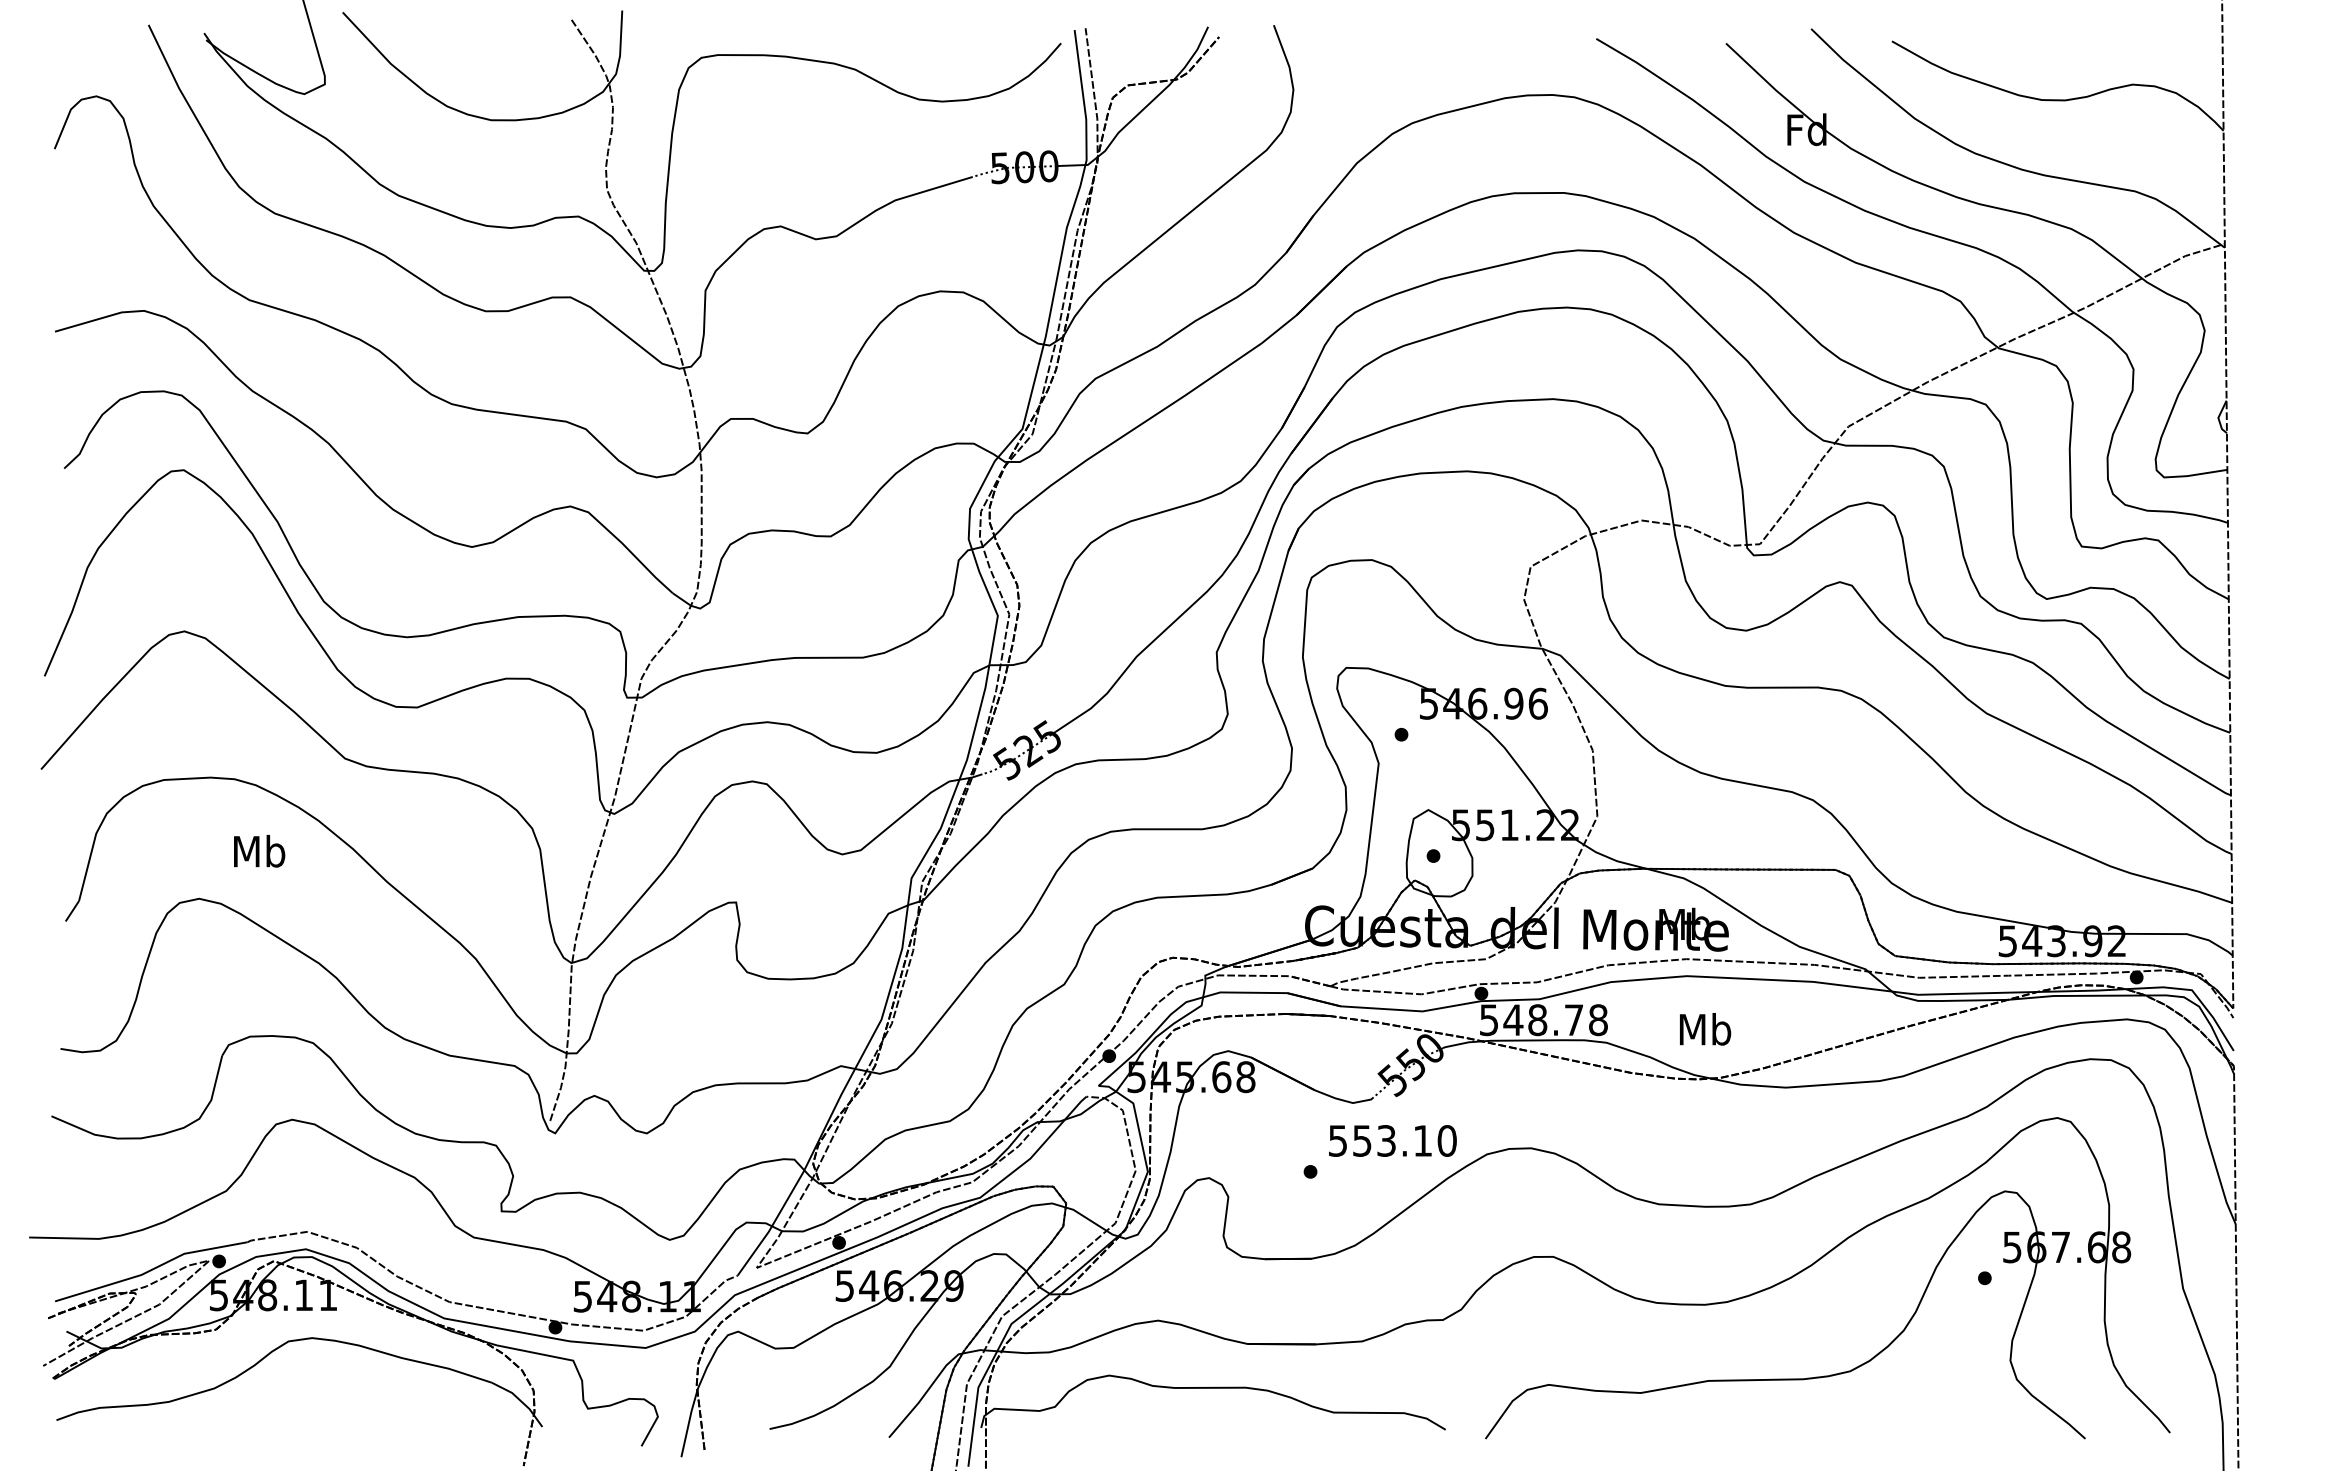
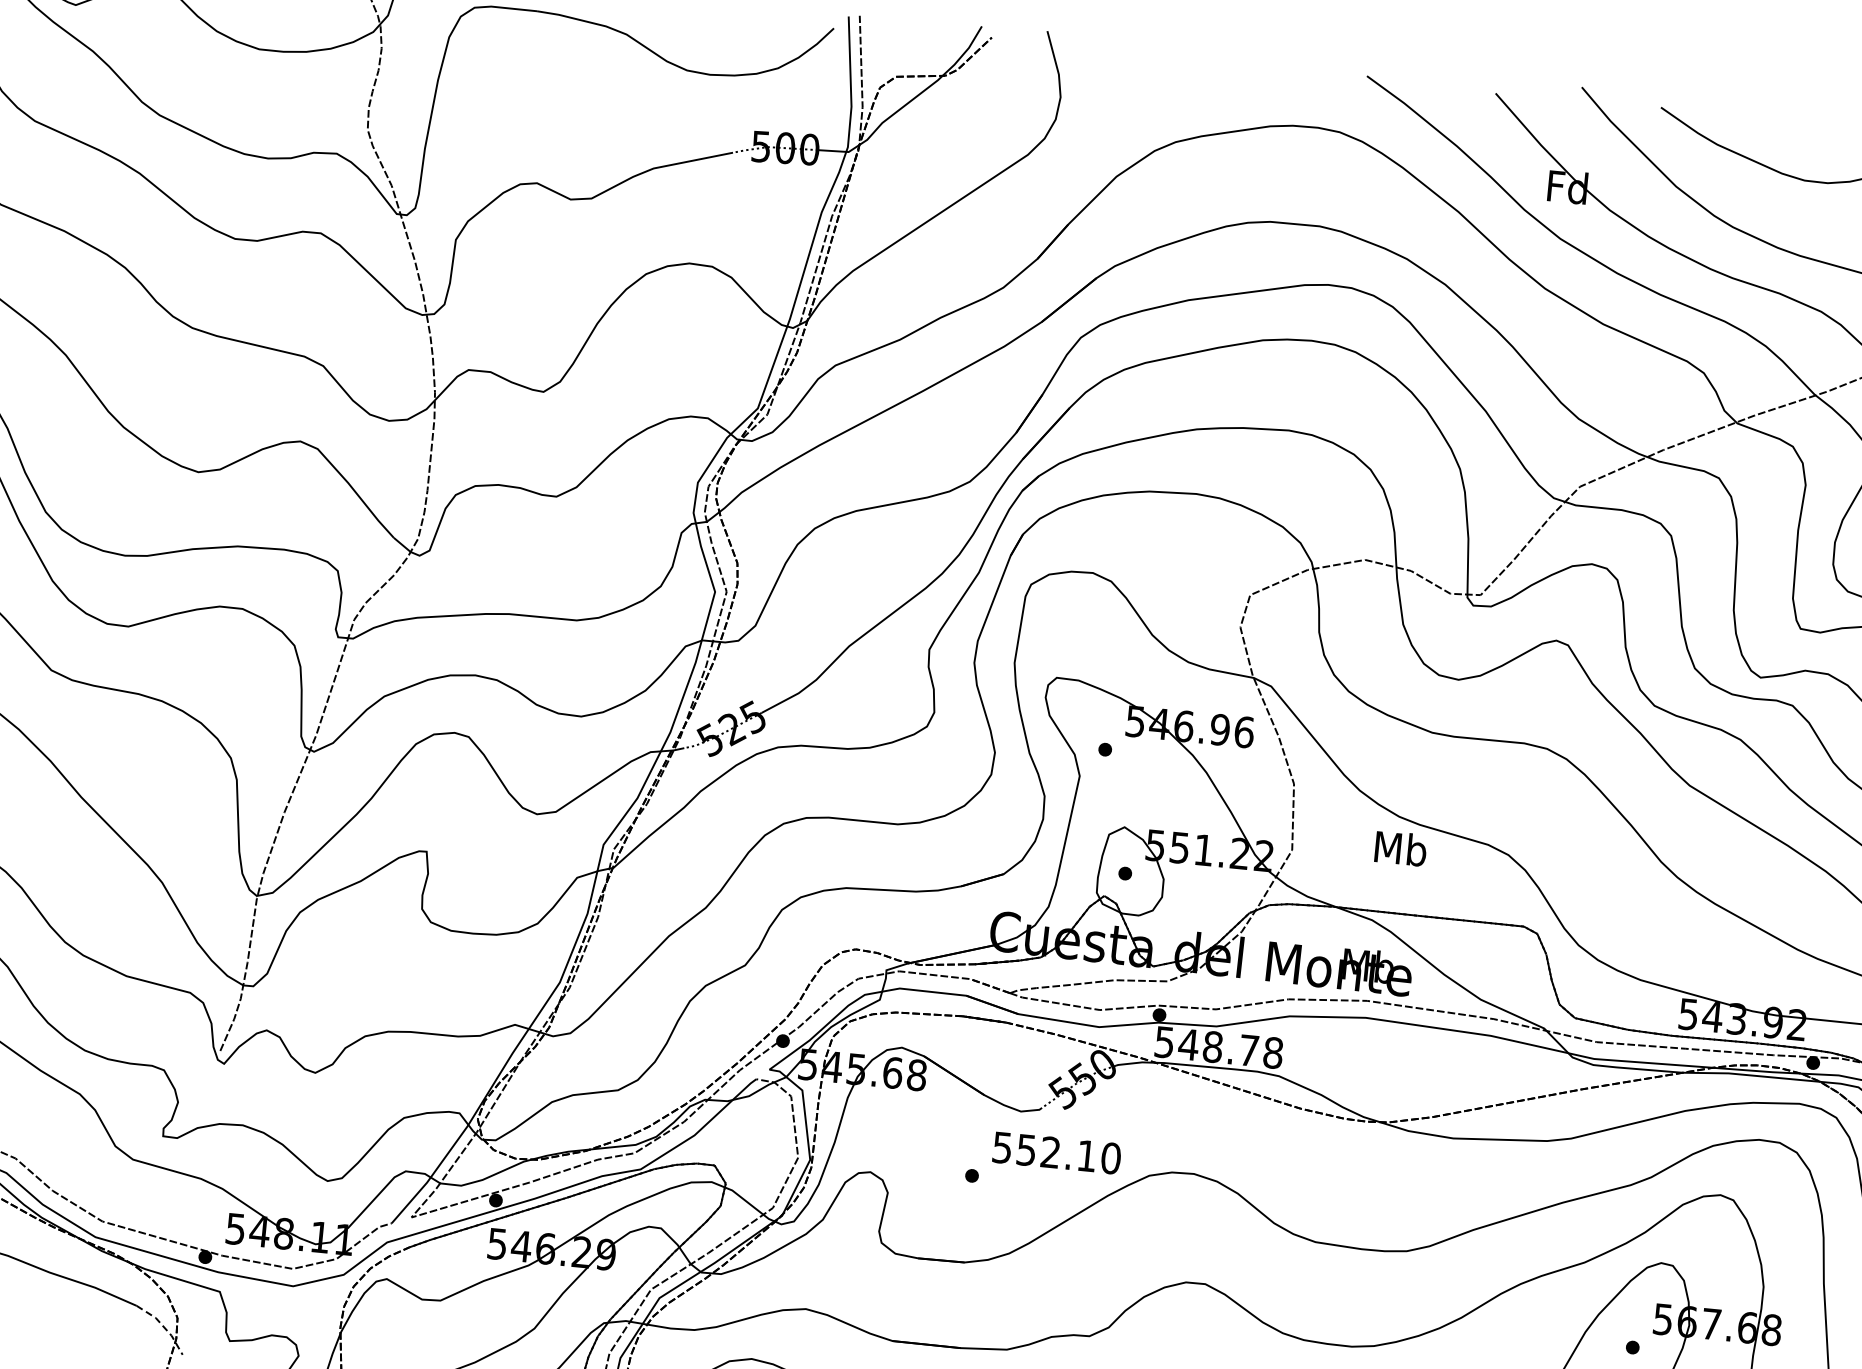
text: (1705, 1029) -> (1400, 848), moved
text: (1386, 1140) -> (1050, 1152), 553.10 -> 552.10
line: (520, 1400) -> (163, 1326), solid -> dashed

